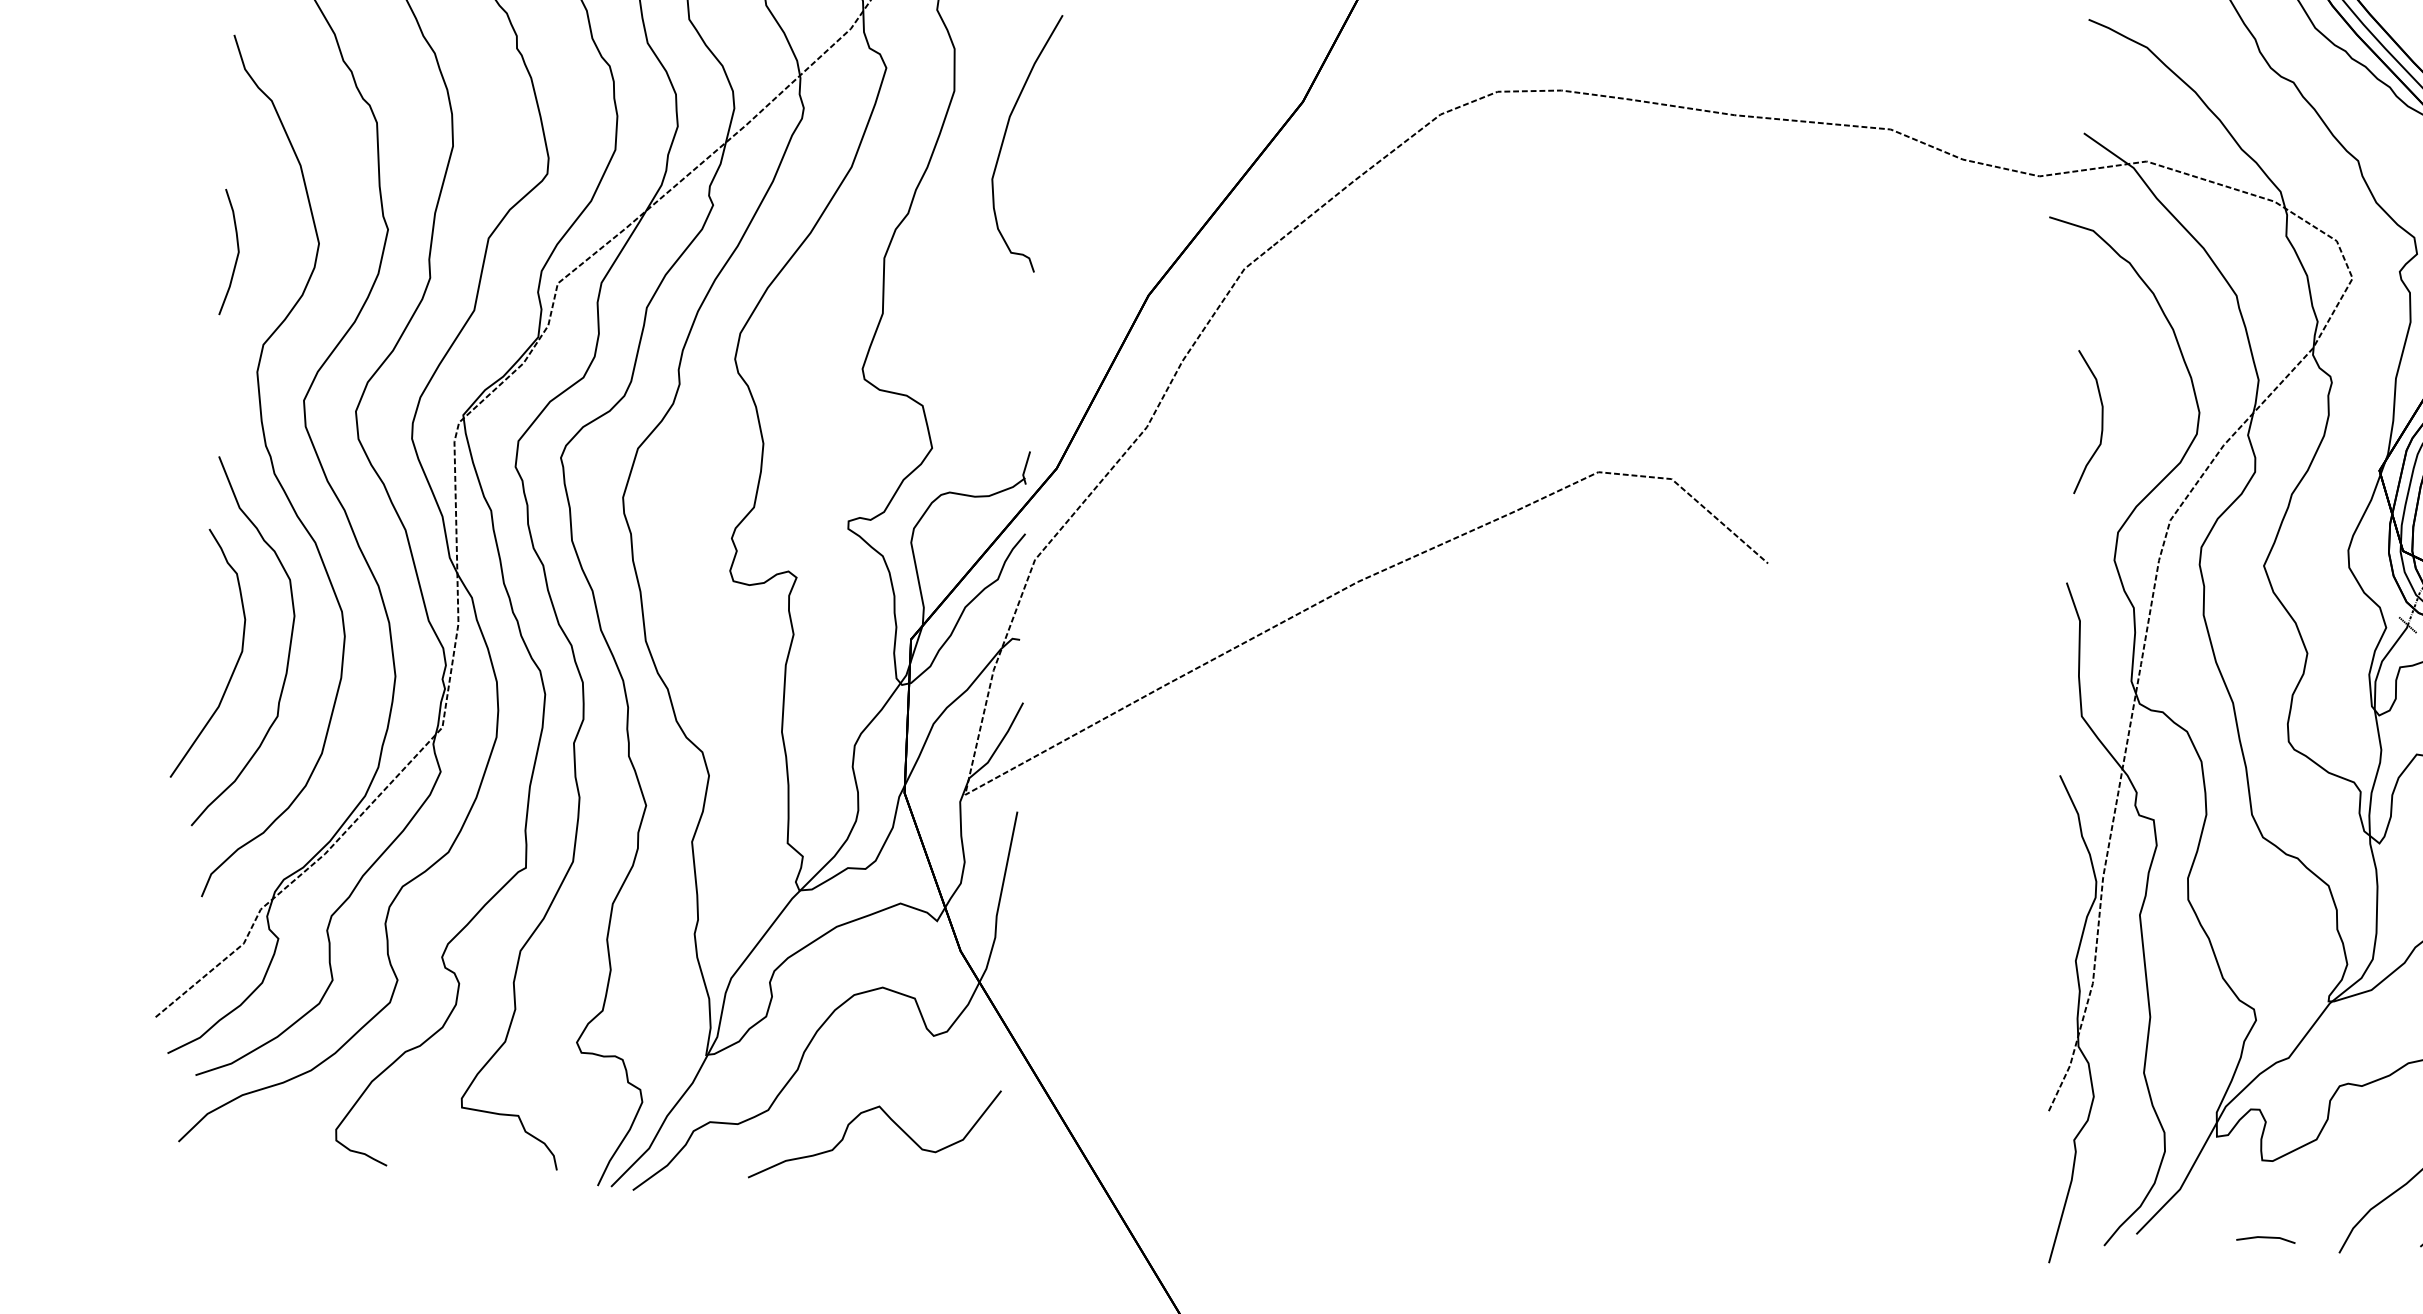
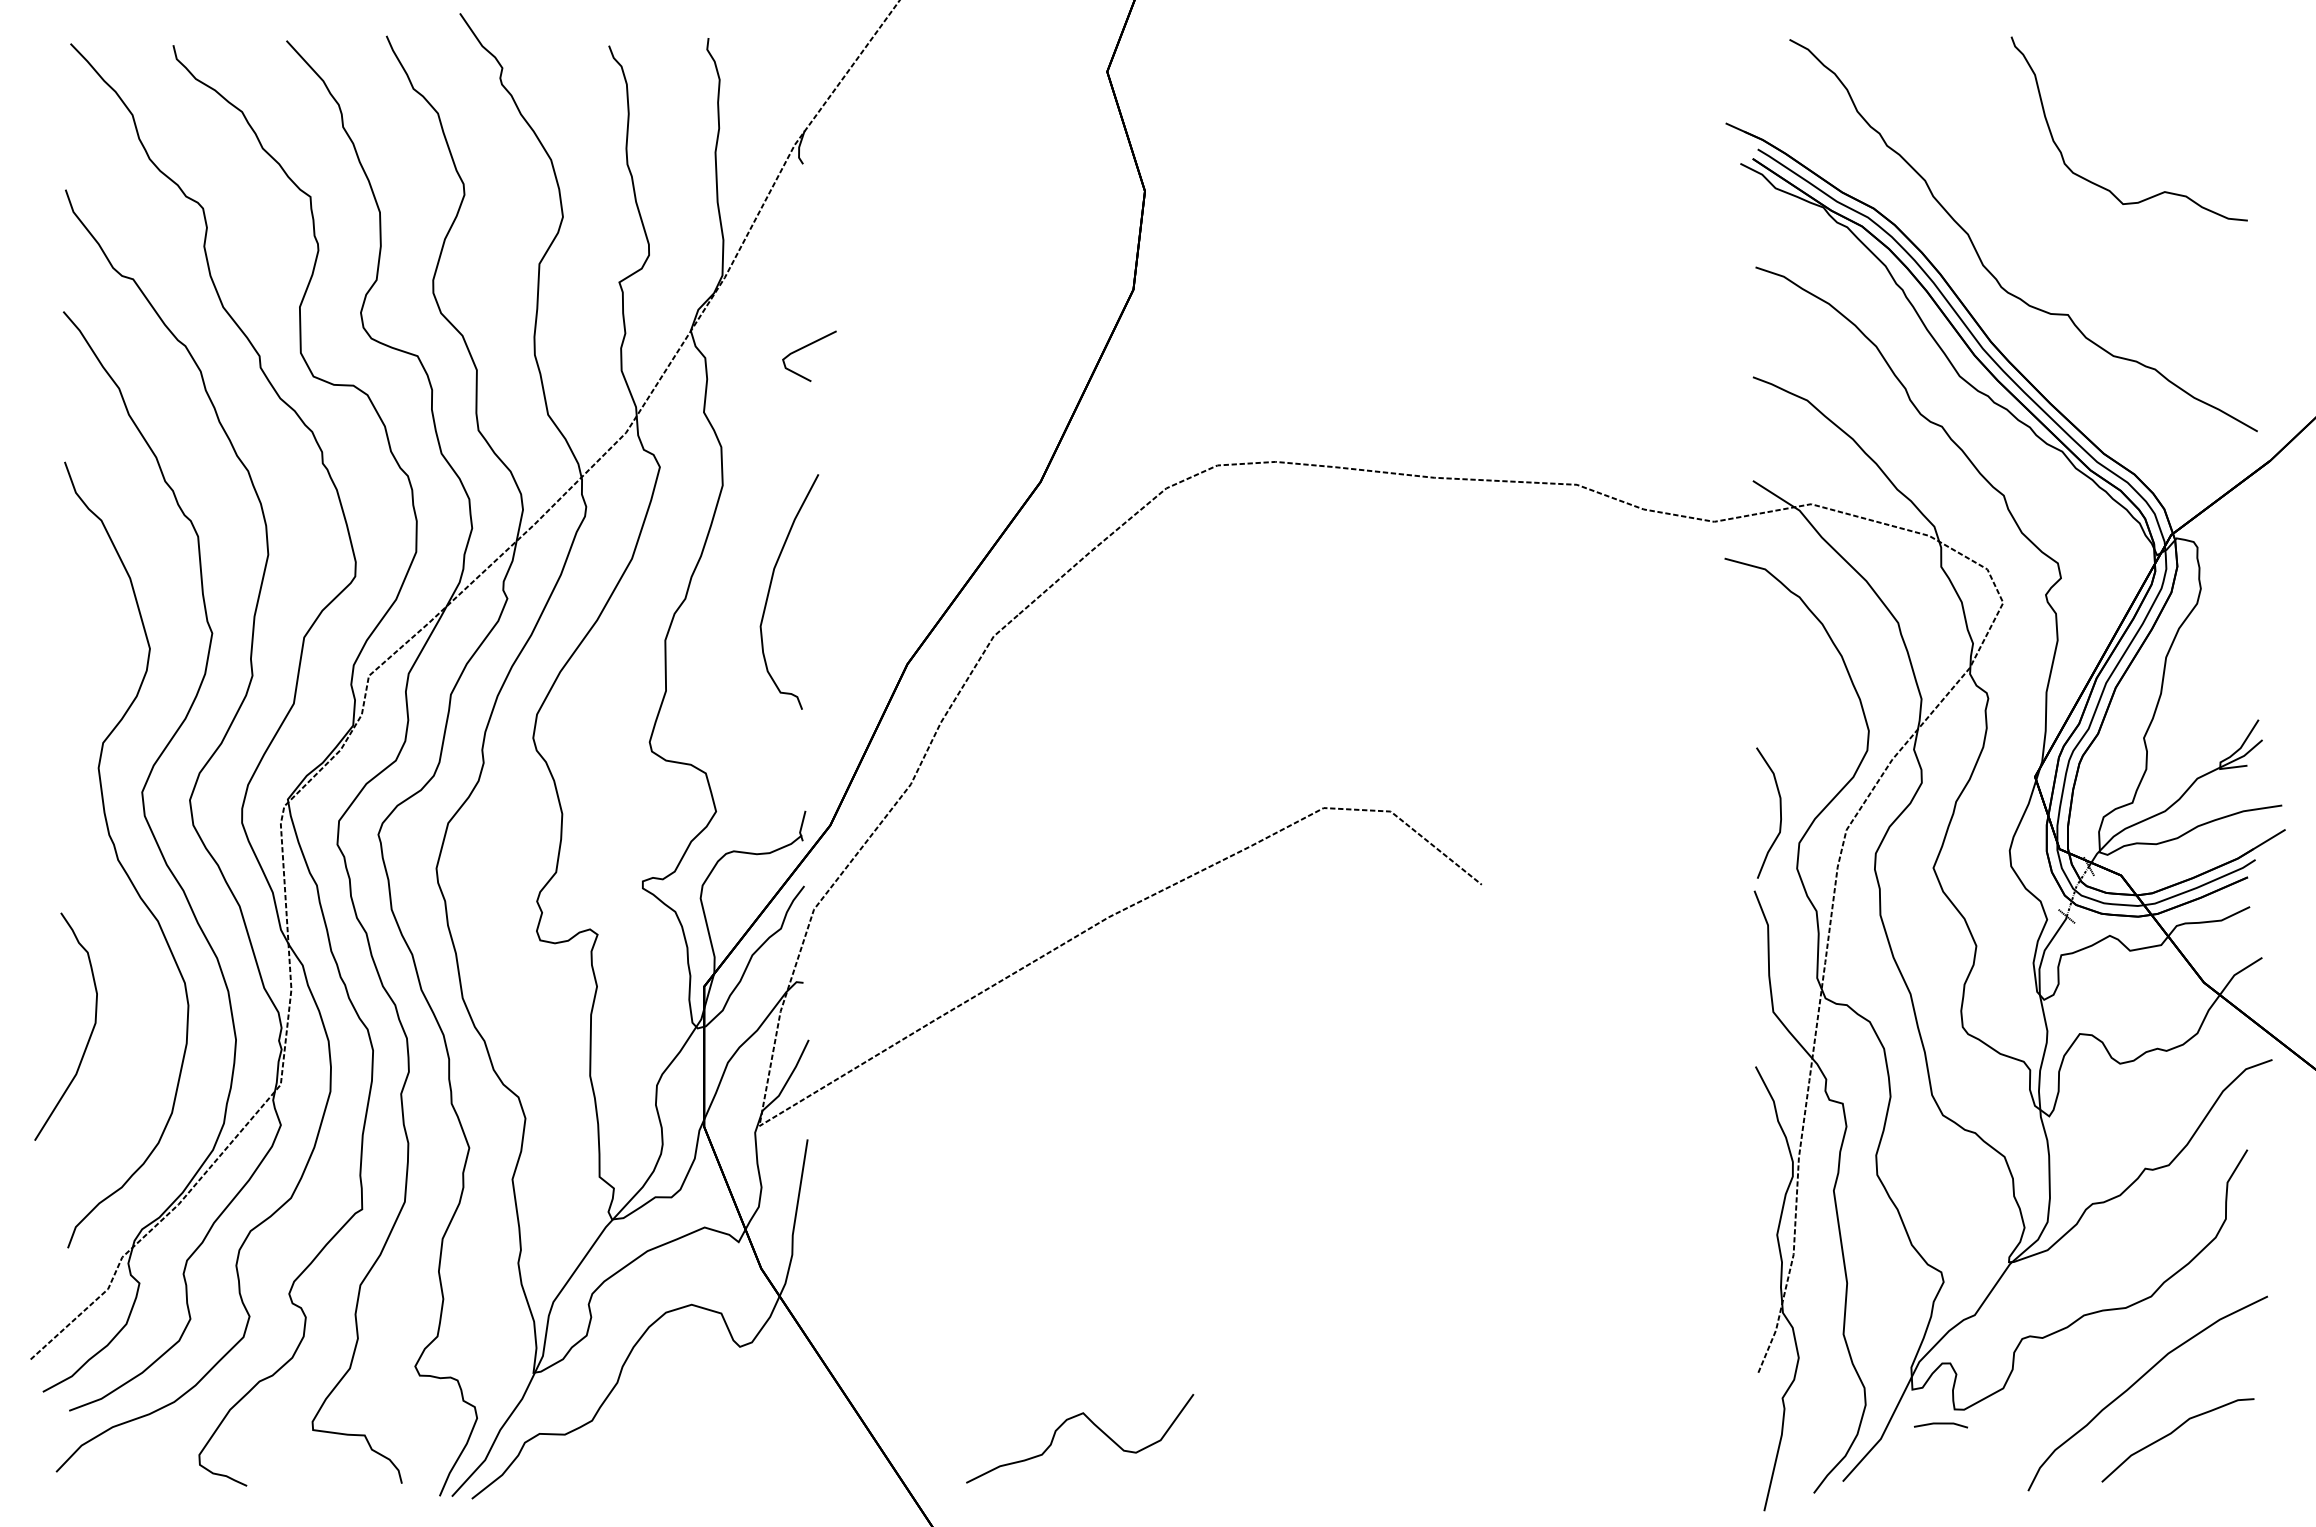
curve: (1006, 134) -> (771, 585), moved
curve: (236, 254) -> (75, 661), removed
curve: (2101, 417) -> (1779, 808), moved
curve: (288, 650) -> (137, 1020), removed
curve: (890, 1119) -> (1093, 1424), moved
line: (2265, 1238) -> (1940, 1424), moved

